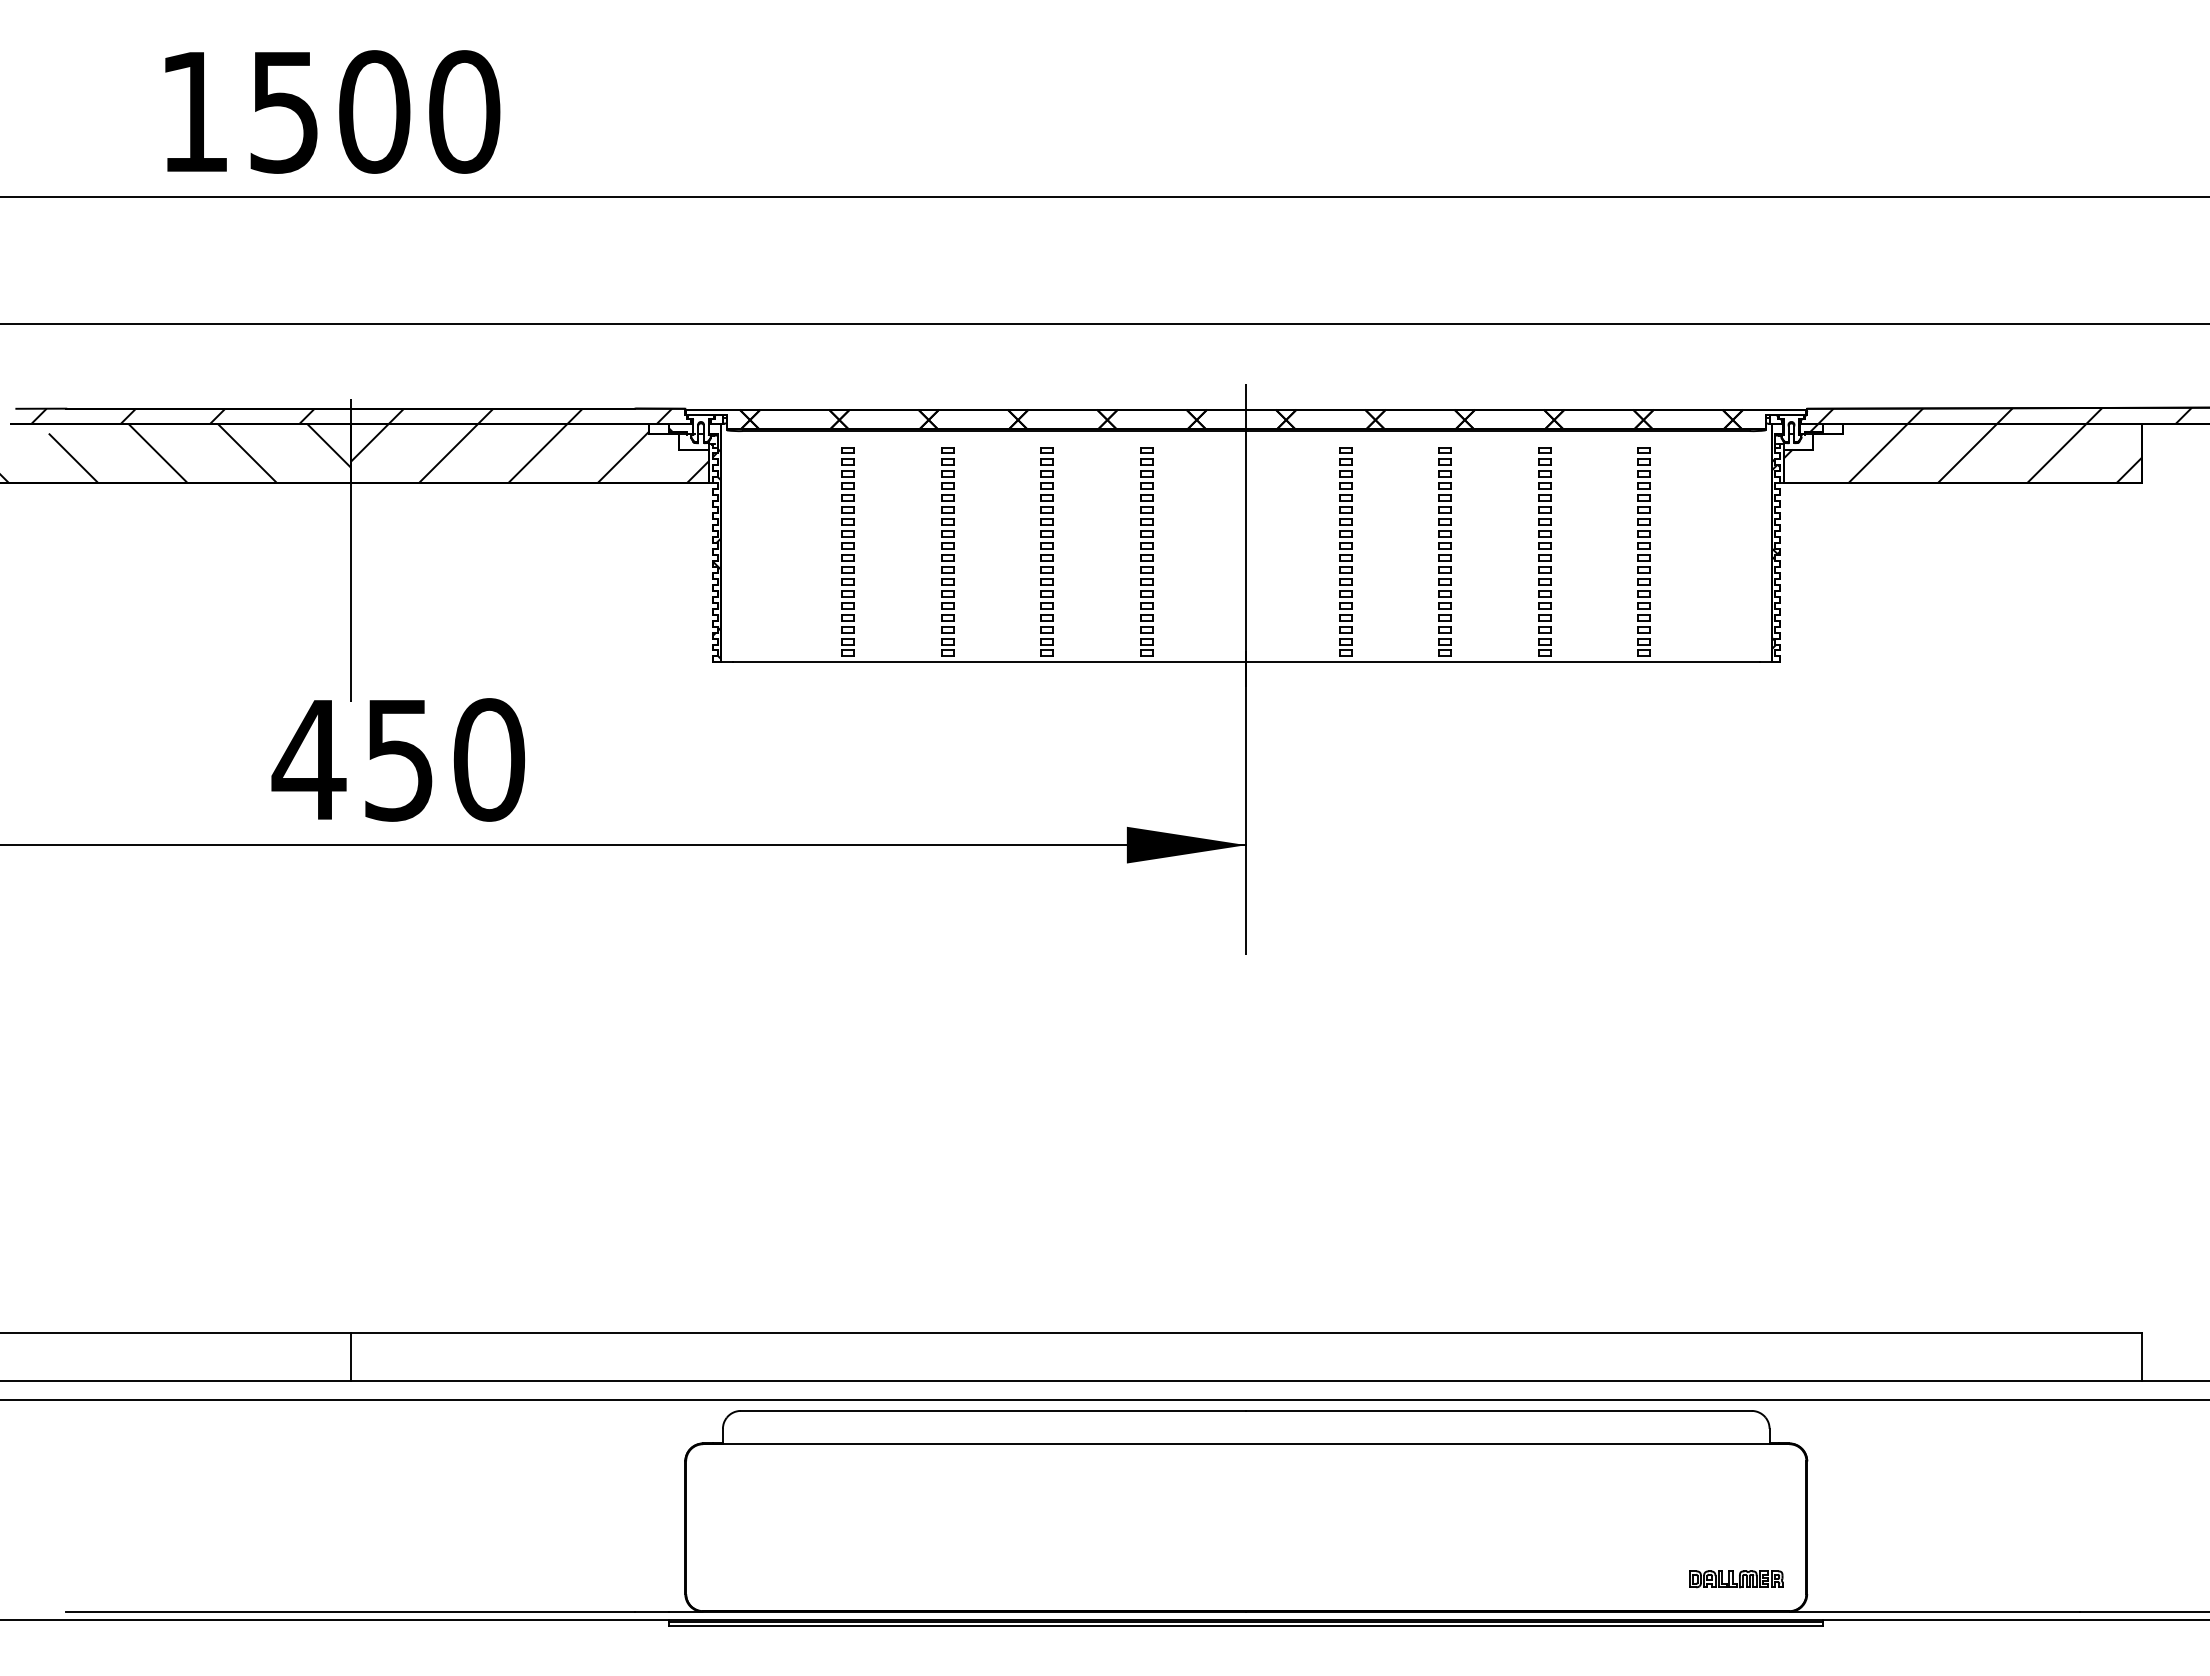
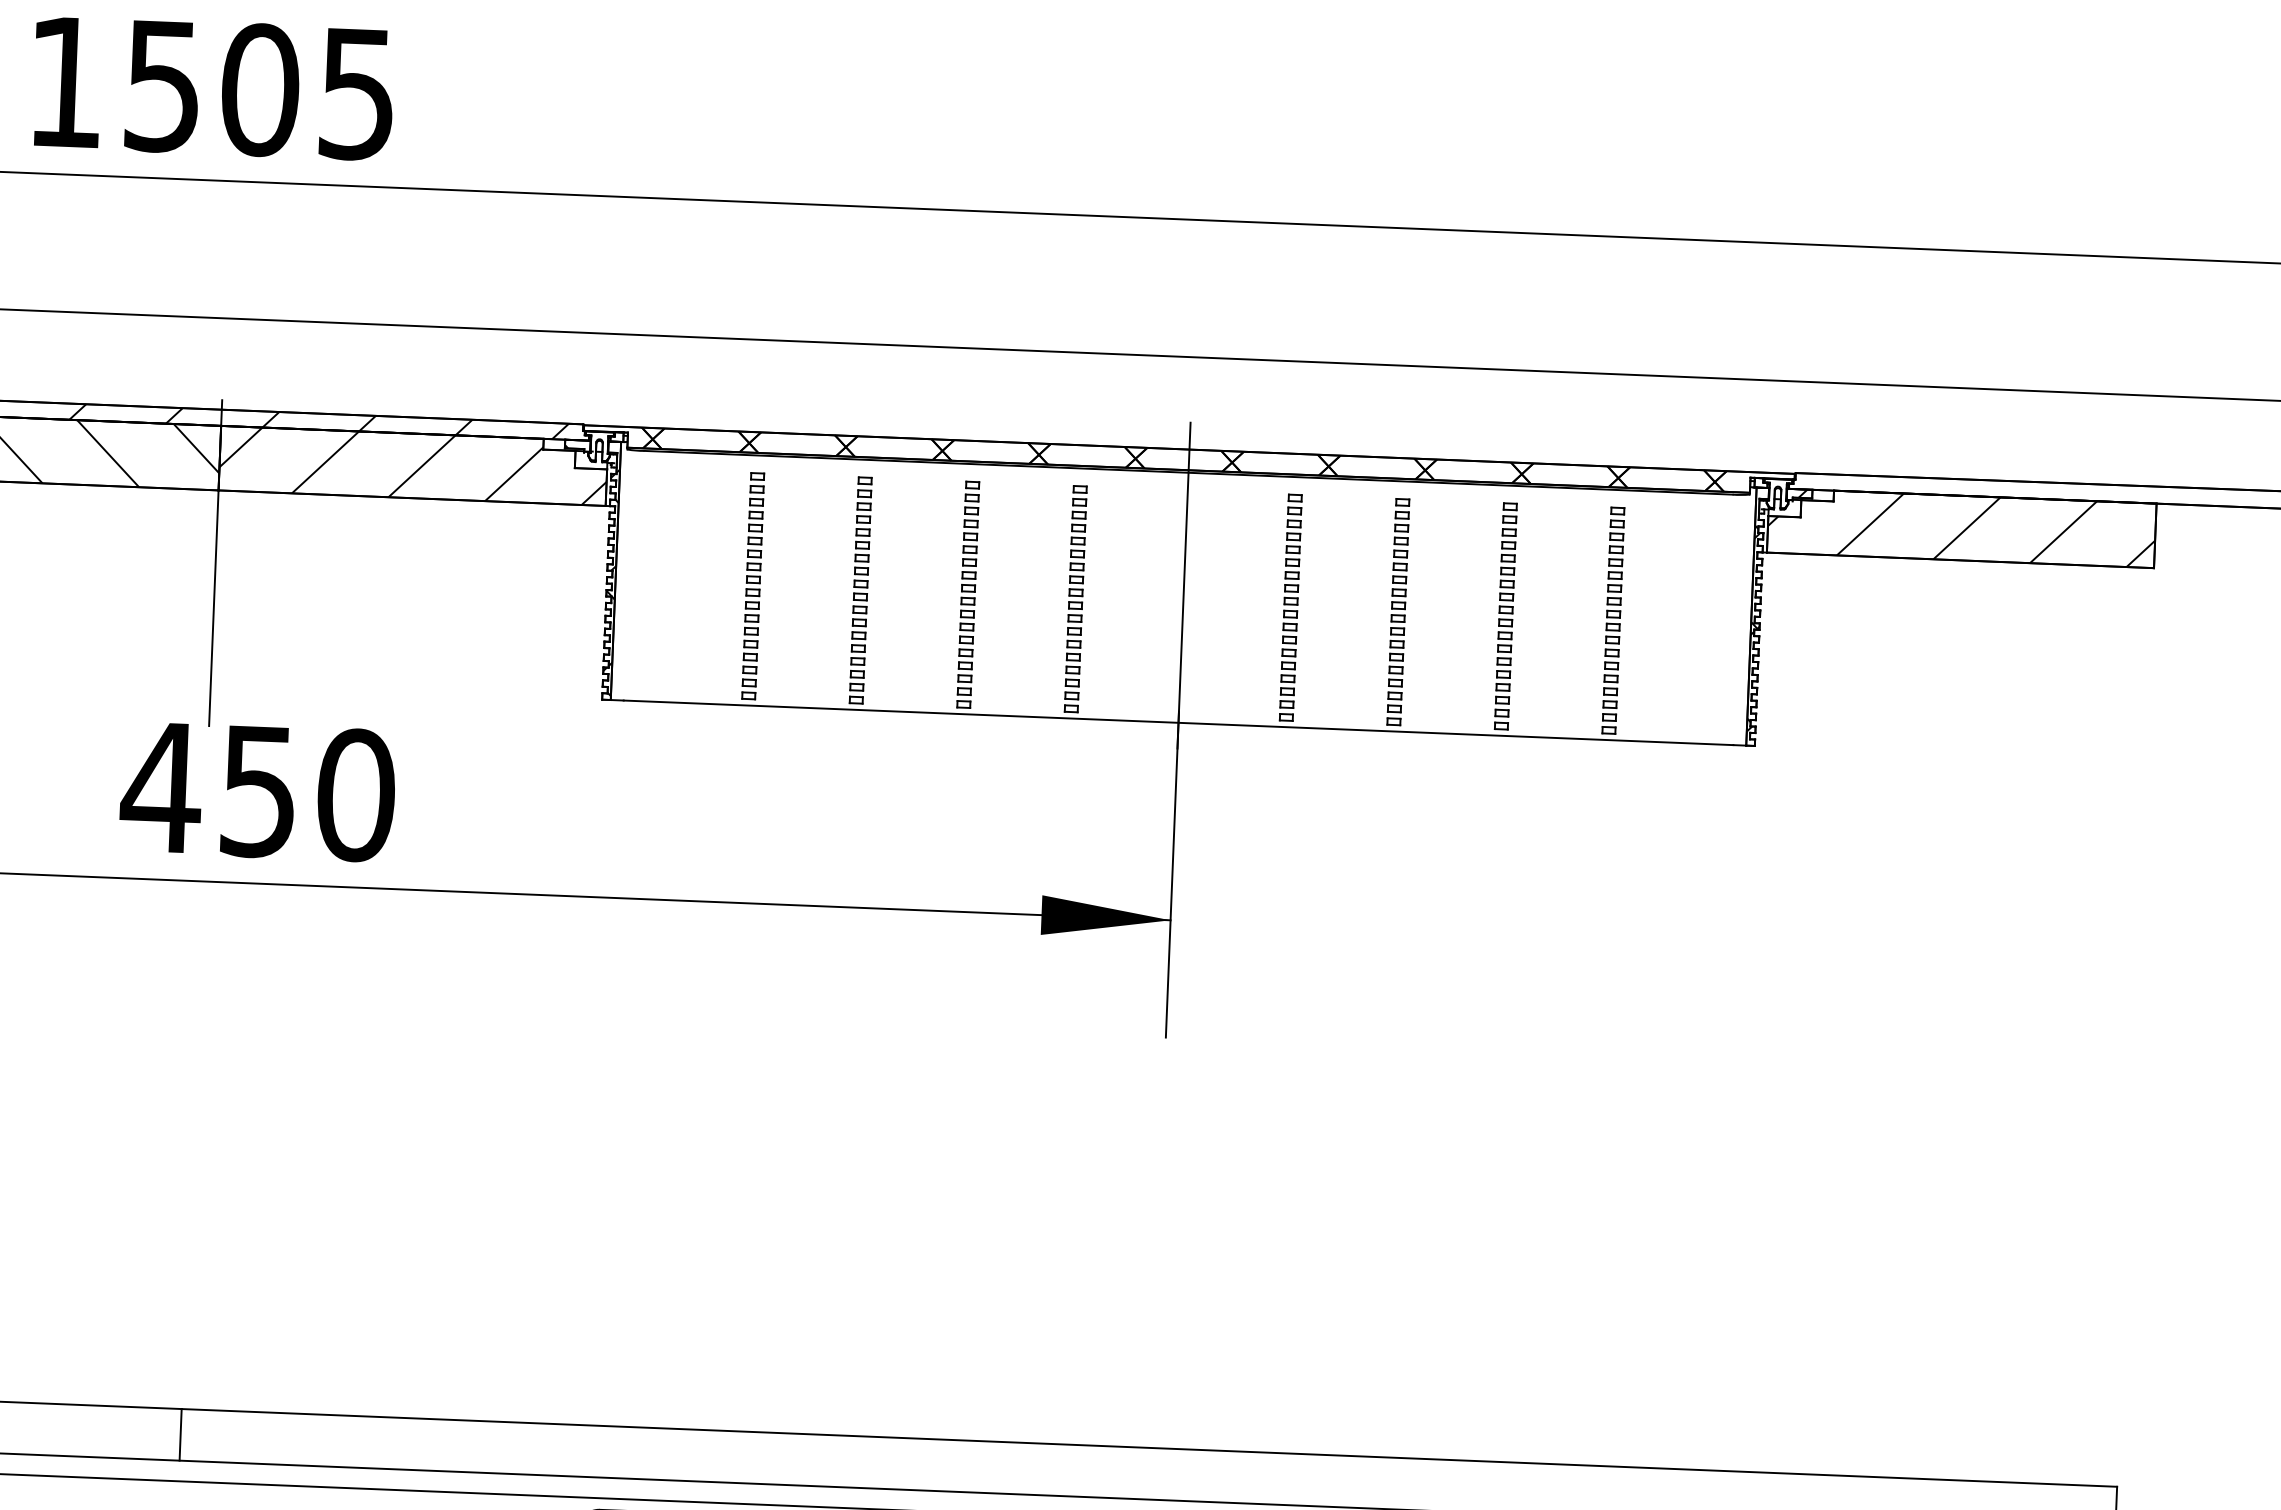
text: (464, 111) -> (357, 93), 1500 -> 1505
hatch: (2004, 415) -> (2008, 488), removed

